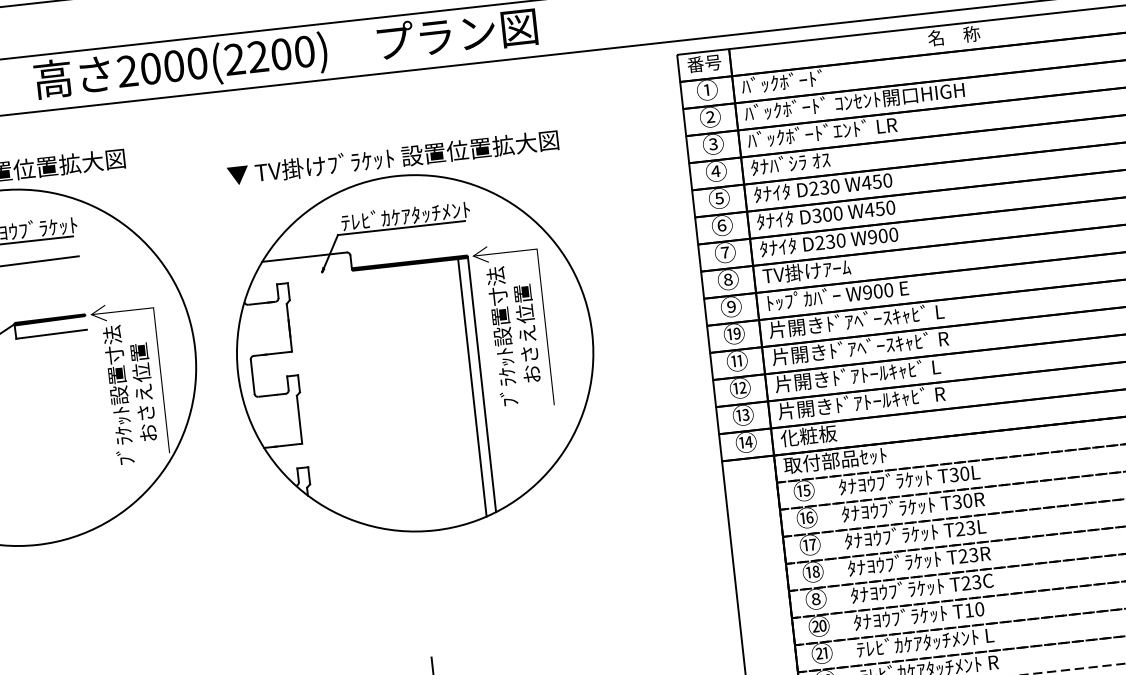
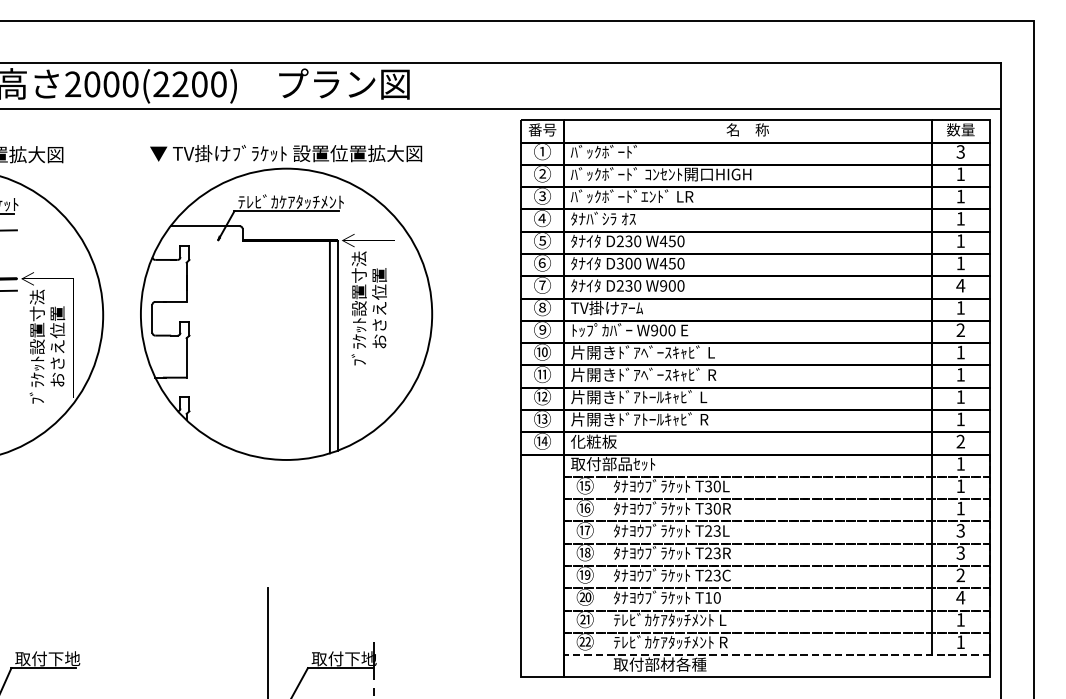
text: (736, 332) -> (544, 351), ⑲ -> ⑩
part: (413, 338) -> (286, 302), moved
text: (816, 598) -> (585, 574), ⑧ -> ⑲

